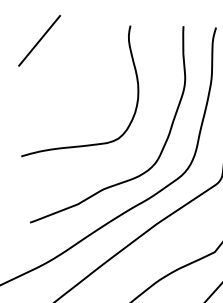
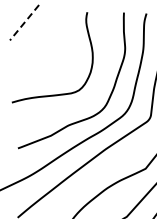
line: (39, 40) -> (24, 22), solid -> dashed

